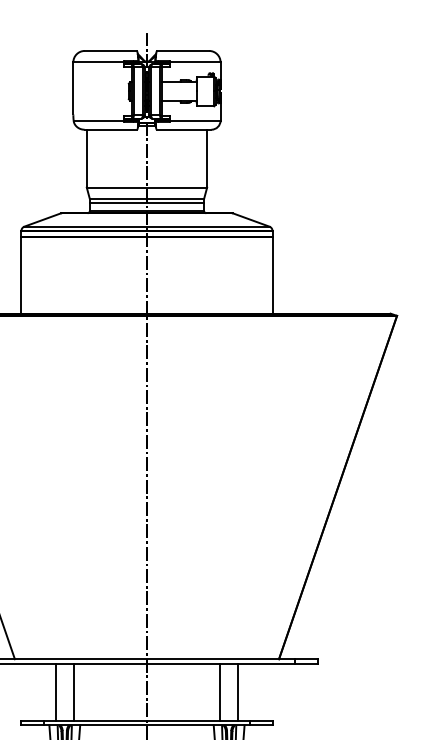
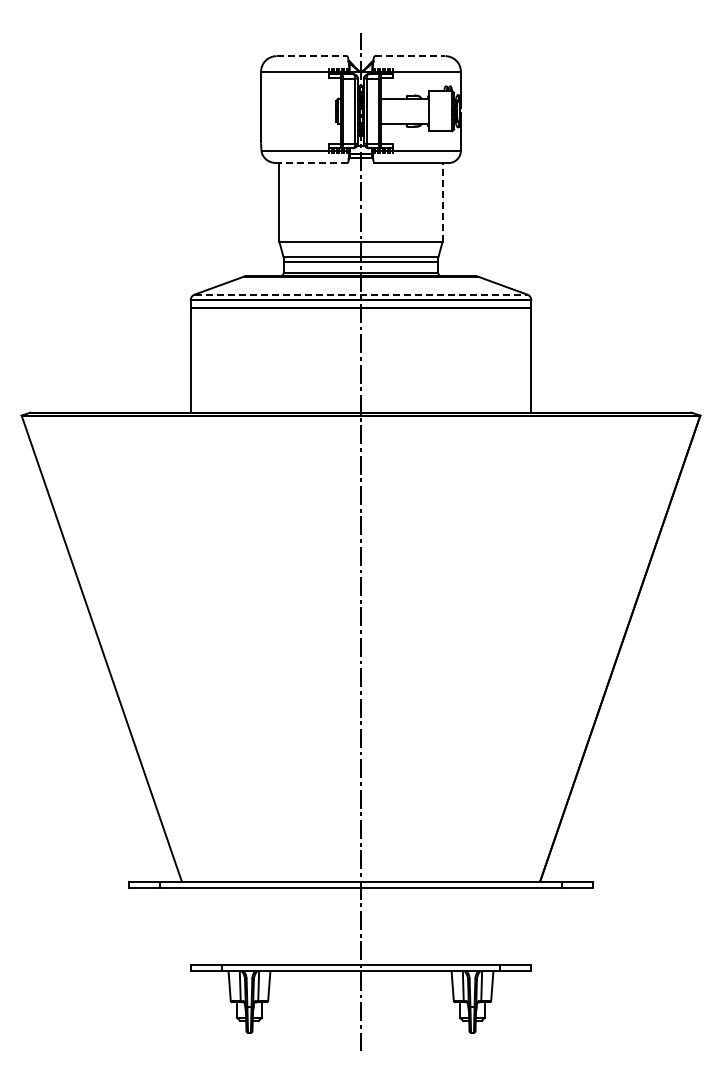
line: (111, 51) -> (312, 56), solid -> dashed
line: (183, 51) -> (410, 56), solid -> dashed
line: (110, 130) -> (311, 163), solid -> dashed
line: (207, 158) -> (442, 201), solid -> dashed
line: (147, 226) -> (361, 294), solid -> dashed
line: (55, 692) -> (237, 926), removed
line: (73, 692) -> (261, 926), removed
line: (220, 692) -> (460, 926), removed
line: (237, 692) -> (484, 926), removed

